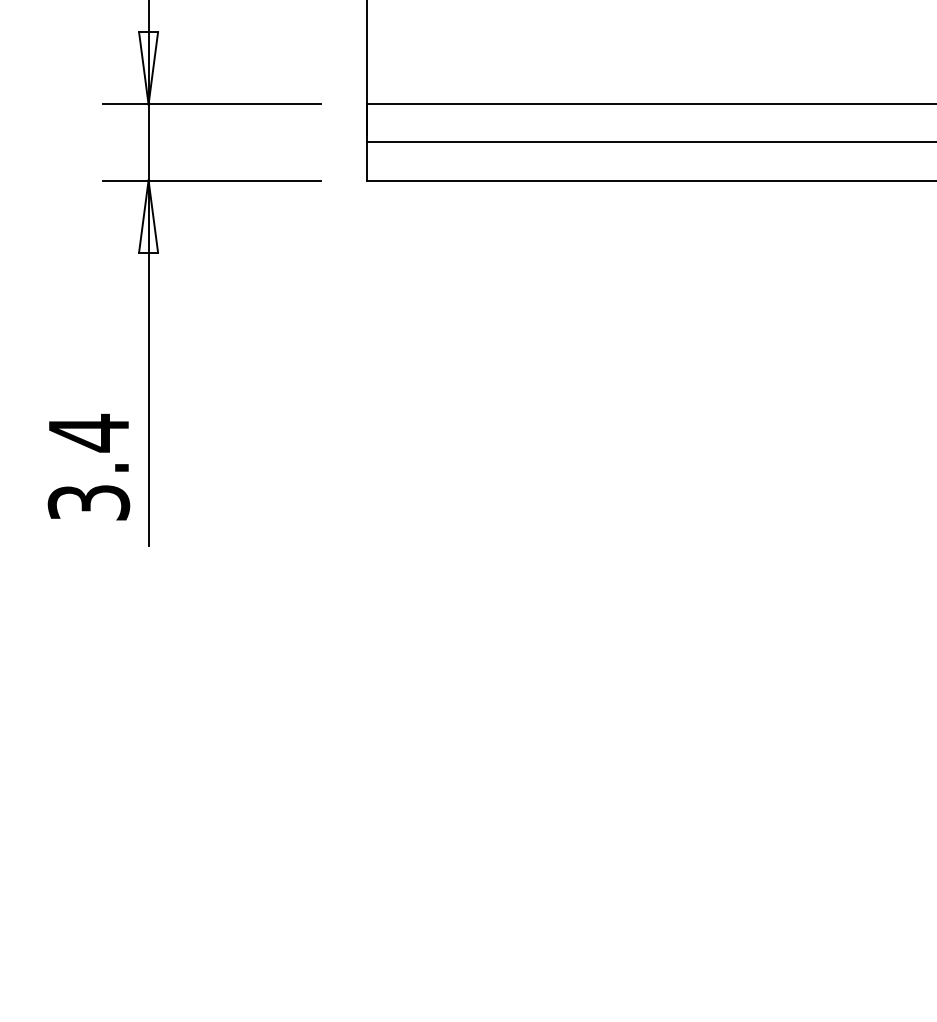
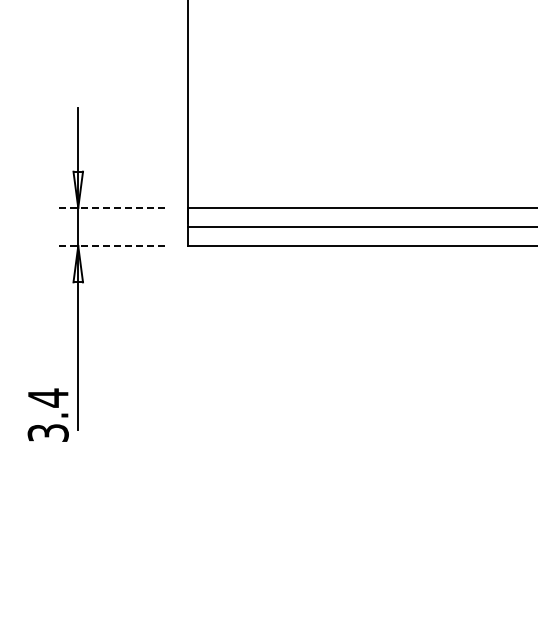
line: (212, 103) -> (110, 207), solid -> dashed
line: (212, 181) -> (110, 246), solid -> dashed
text: (87, 465) -> (47, 414), moved

